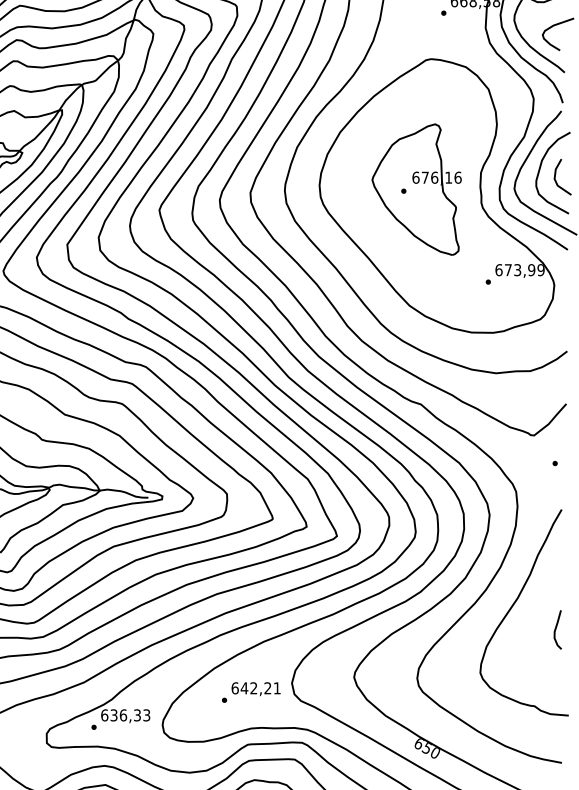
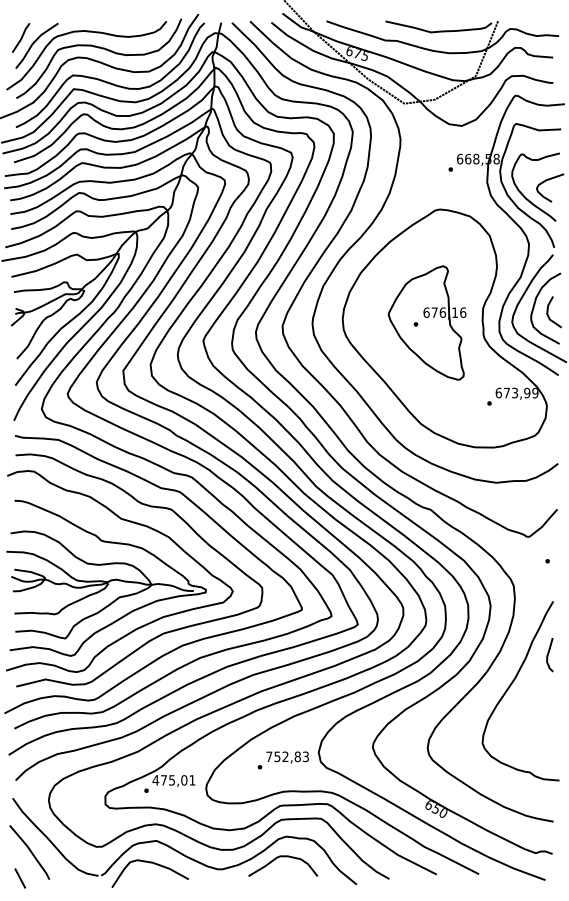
curve: (556, 630) -> (548, 655), moved
text: (256, 687) -> (287, 756), 642,21 -> 752,83
text: (125, 715) -> (173, 780), 636,33 -> 475,01

